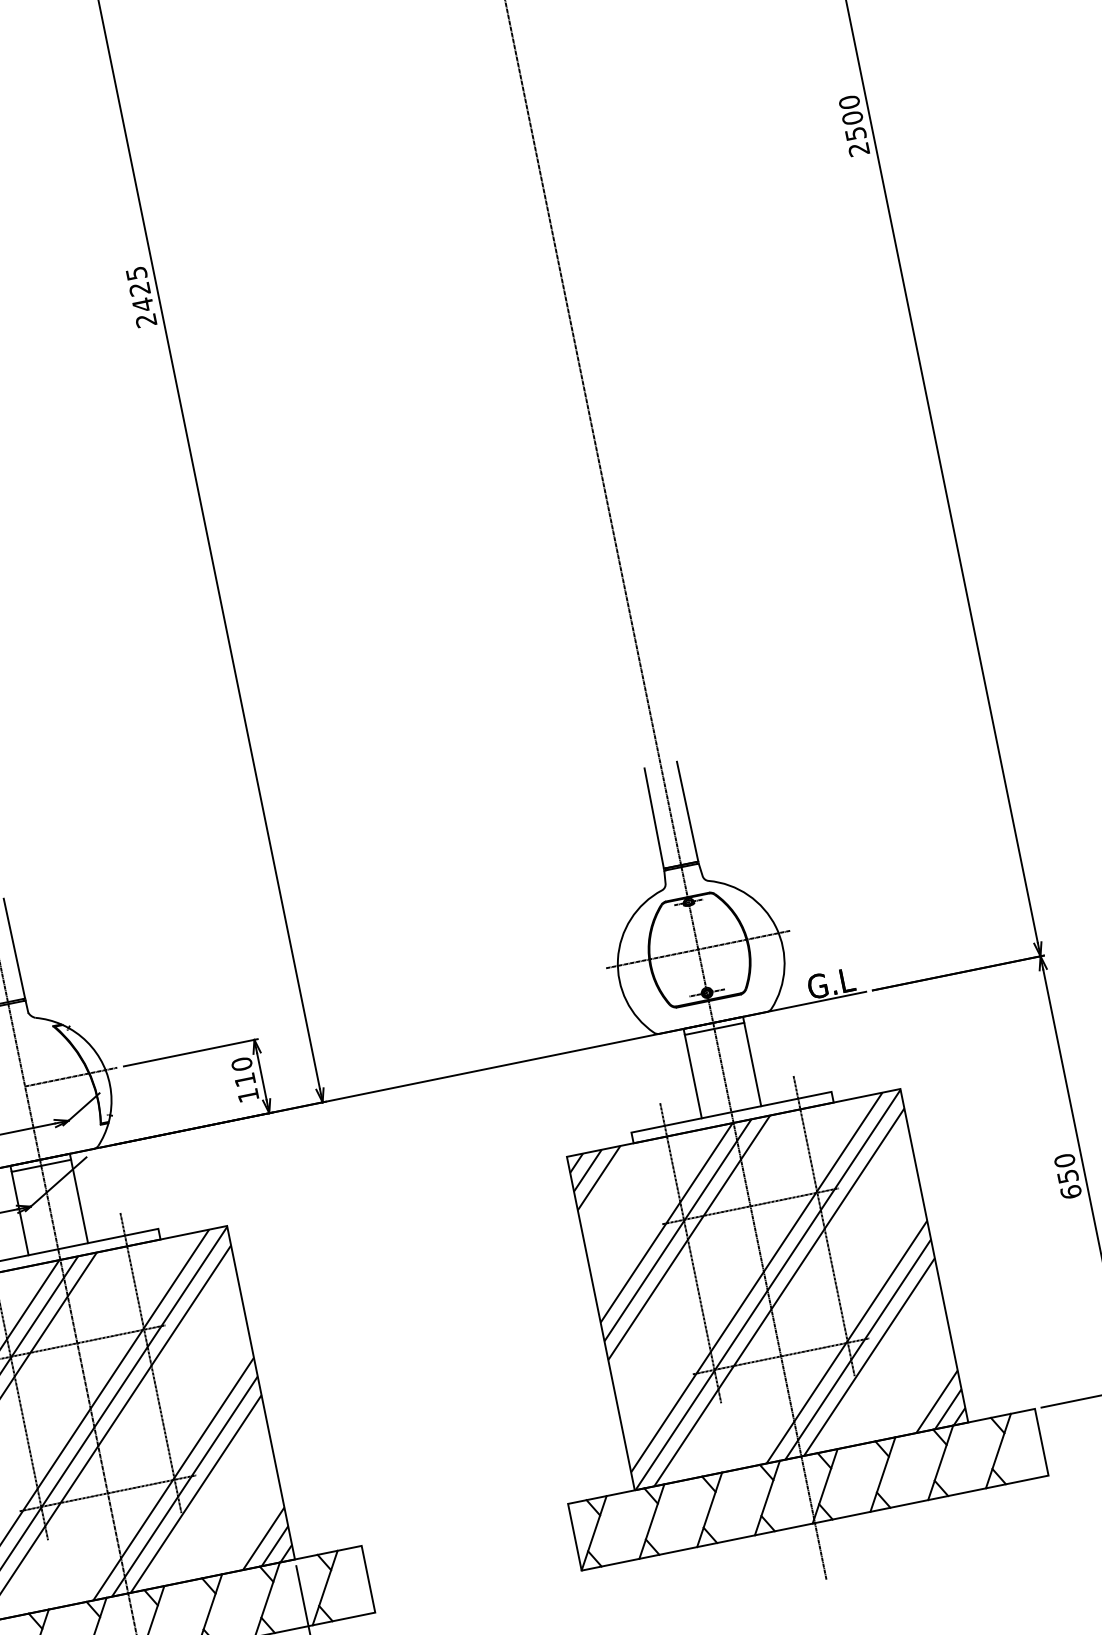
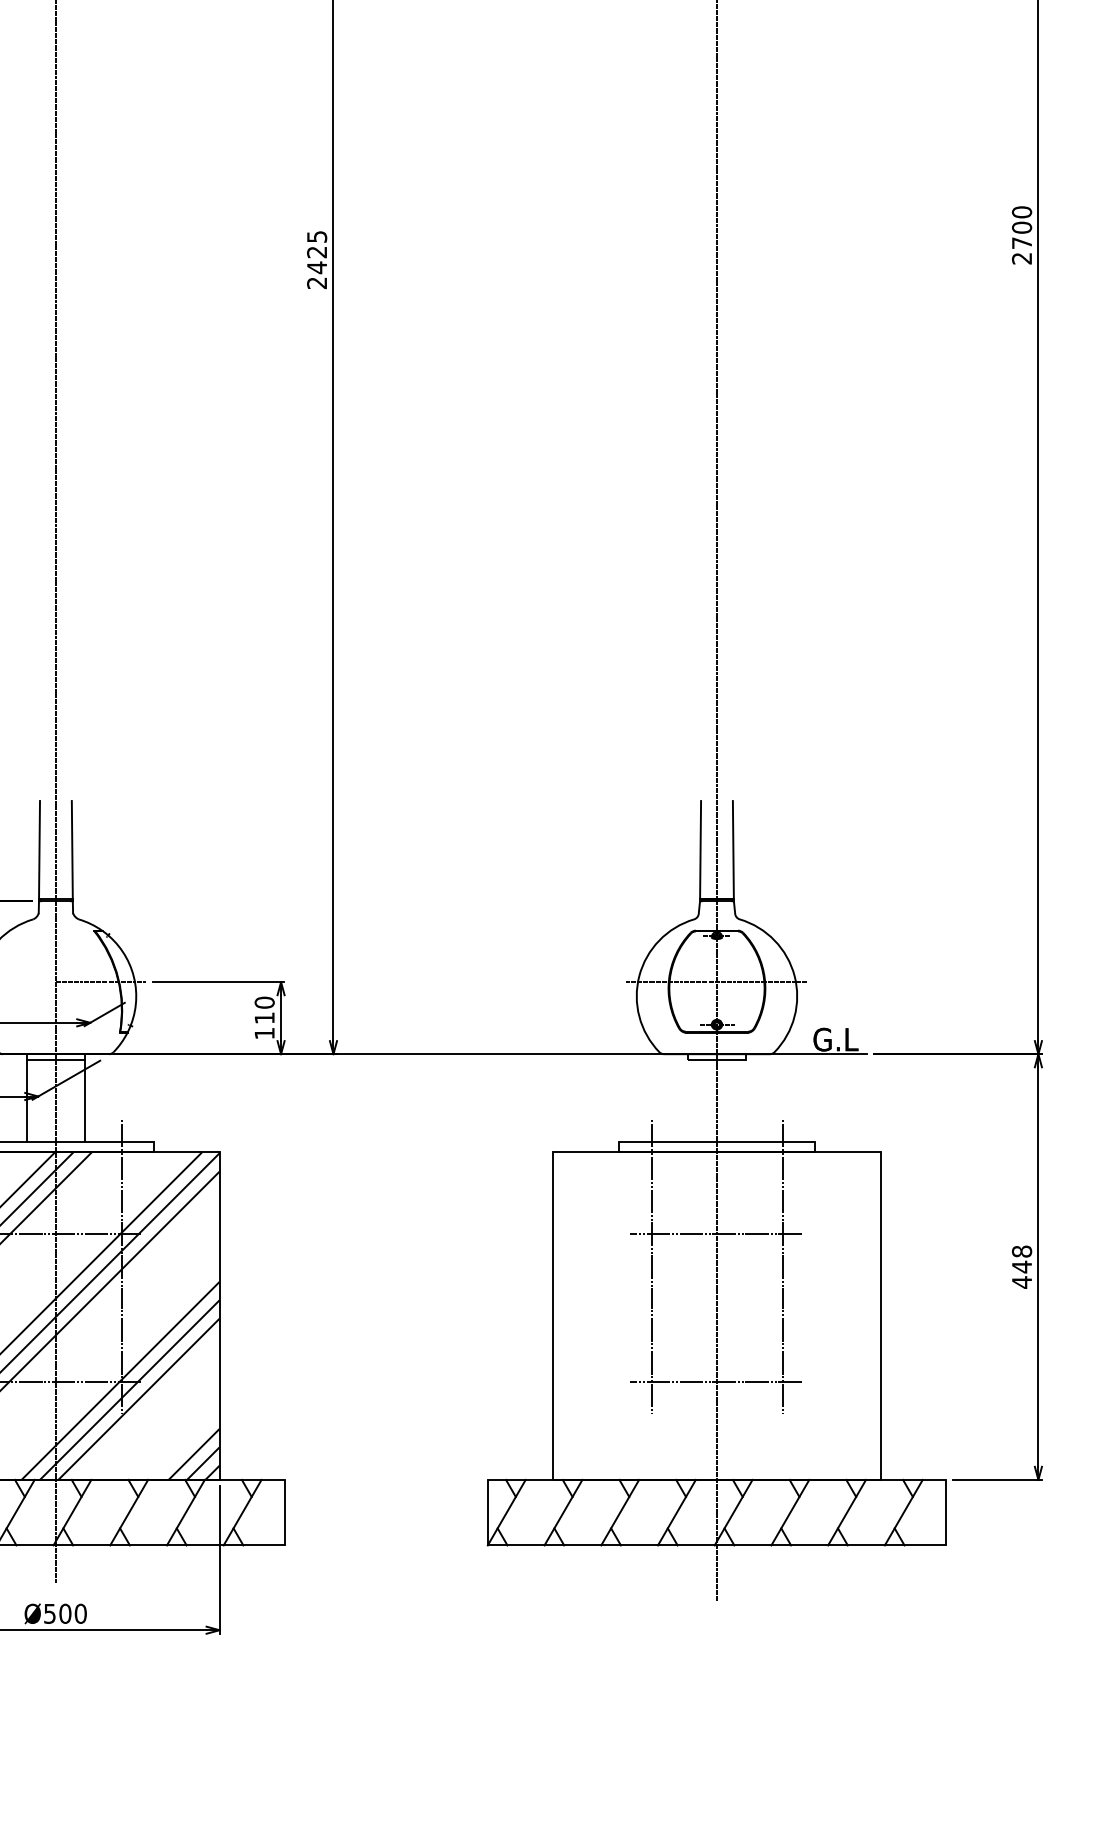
text: (856, 133) -> (1022, 242), 2500 -> 2700
line: (752, 1063) -> (746, 1100), removed
line: (692, 1076) -> (687, 1100), removed
text: (1068, 1175) -> (1022, 1266), 650 -> 448
hatch: (766, 1289) -> (716, 1315), removed

